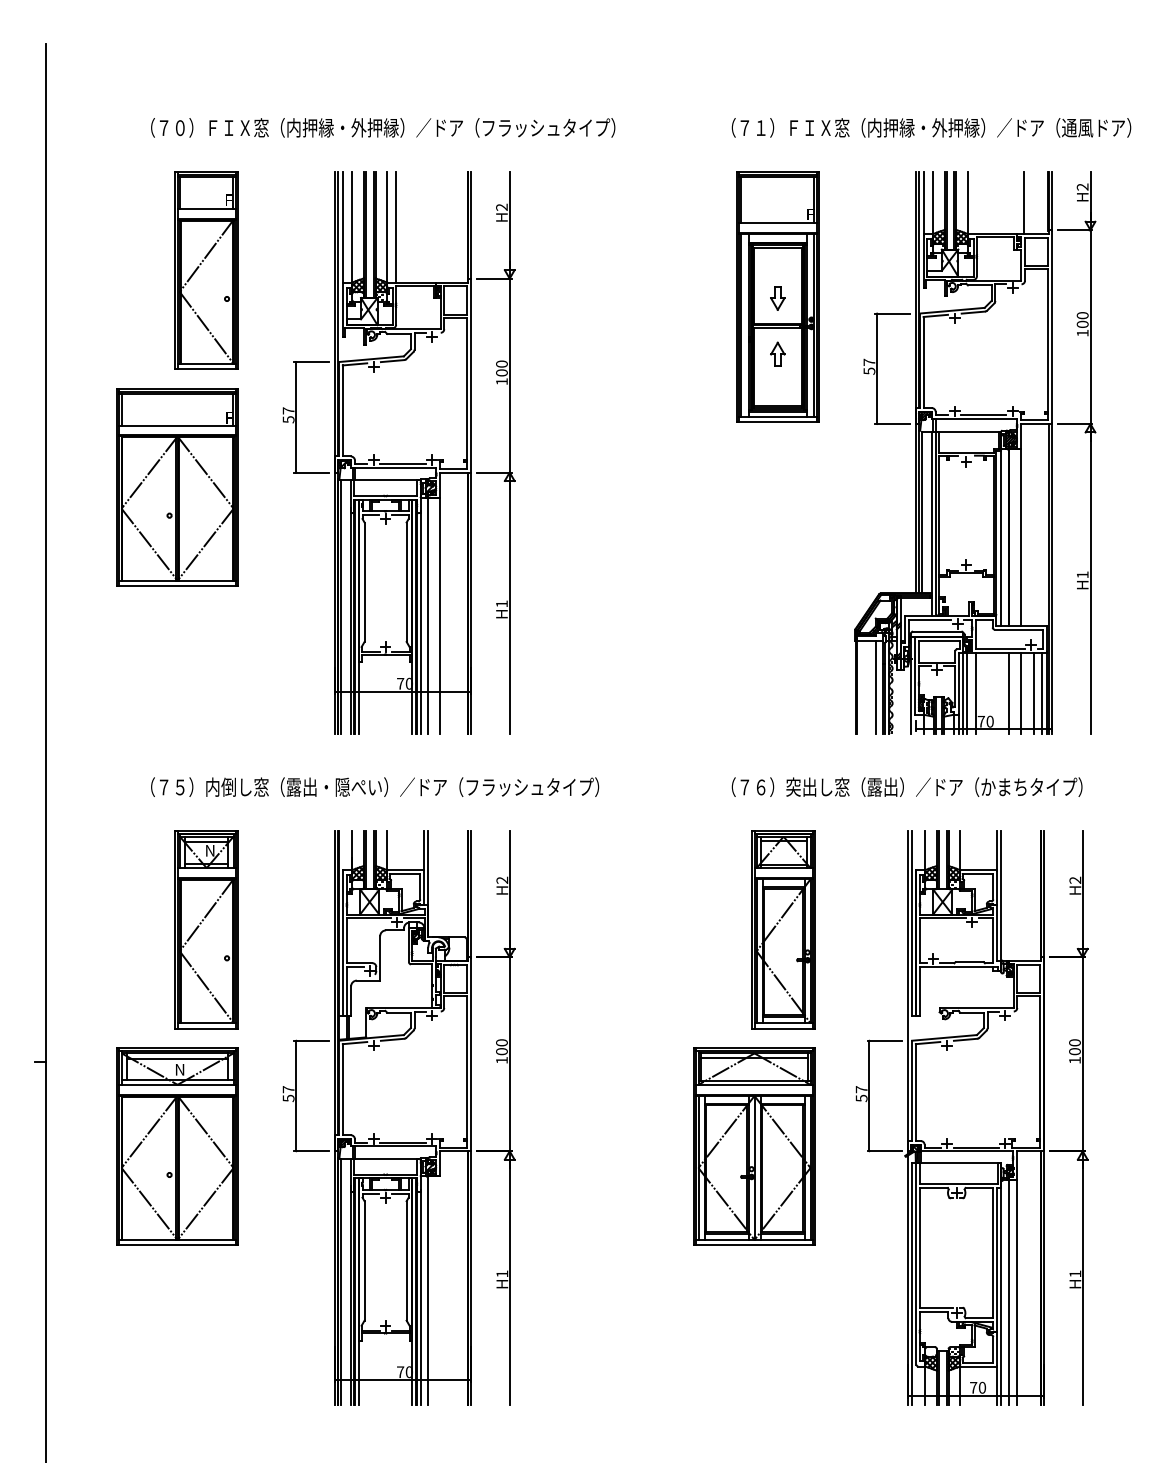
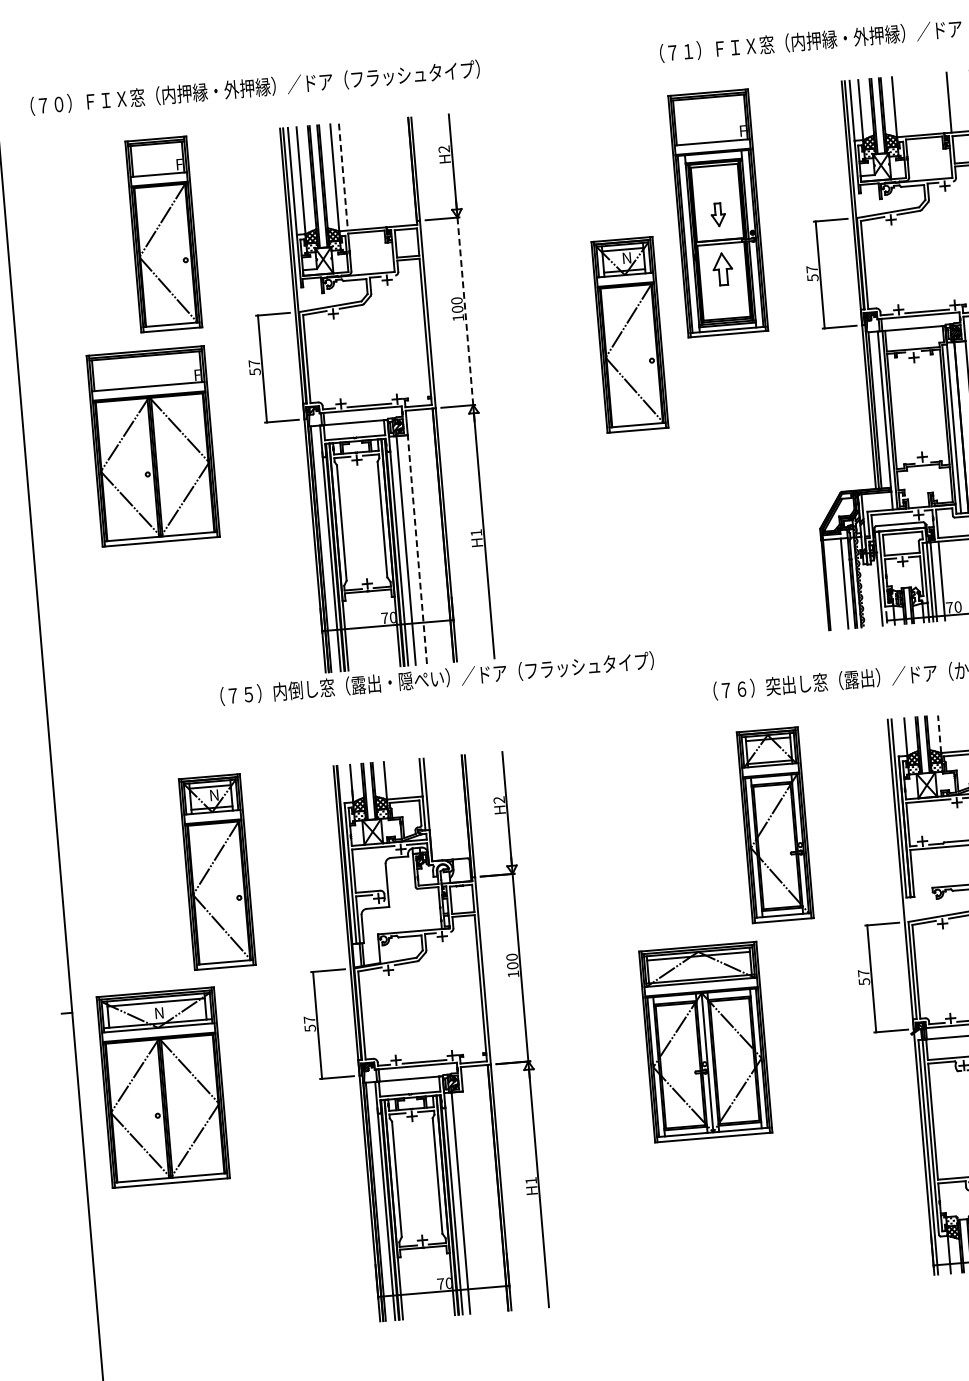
text: (383, 127) -> (255, 87), moved
line: (396, 227) -> (343, 177), solid -> dashed
part: (777, 353) -> (722, 268), size x1.4
line: (509, 375) -> (465, 311), solid -> dashed
part: (676, 413) -> (629, 334), added
line: (439, 615) -> (416, 549), solid -> dashed
text: (375, 786) -> (437, 677), moved
line: (960, 850) -> (939, 734), solid -> dashed
part: (177, 1146) -> (163, 1087), moved
part: (754, 1146) -> (705, 1041), moved

